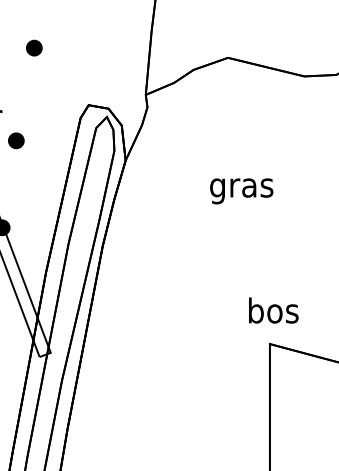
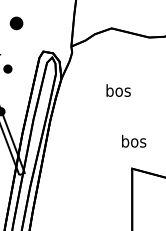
part: (33, 47) -> (16, 23), size x1.6
text: (239, 188) -> (117, 92), gras -> bos
text: (274, 308) -> (134, 140), moved

